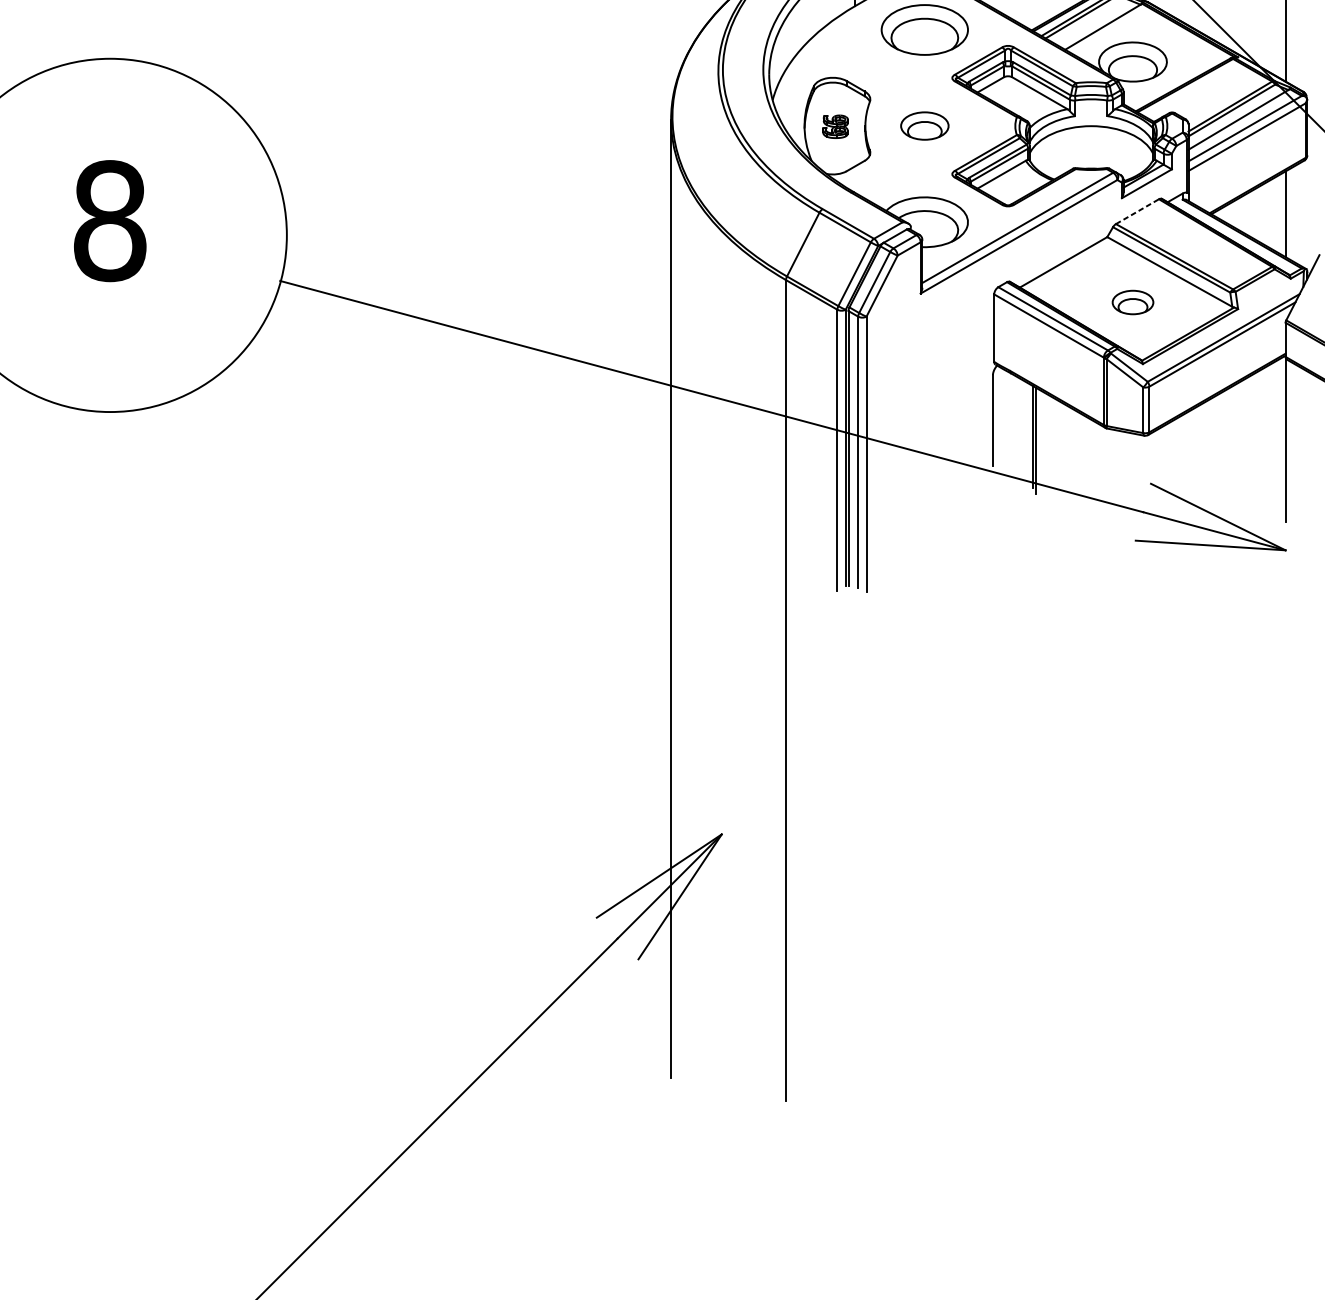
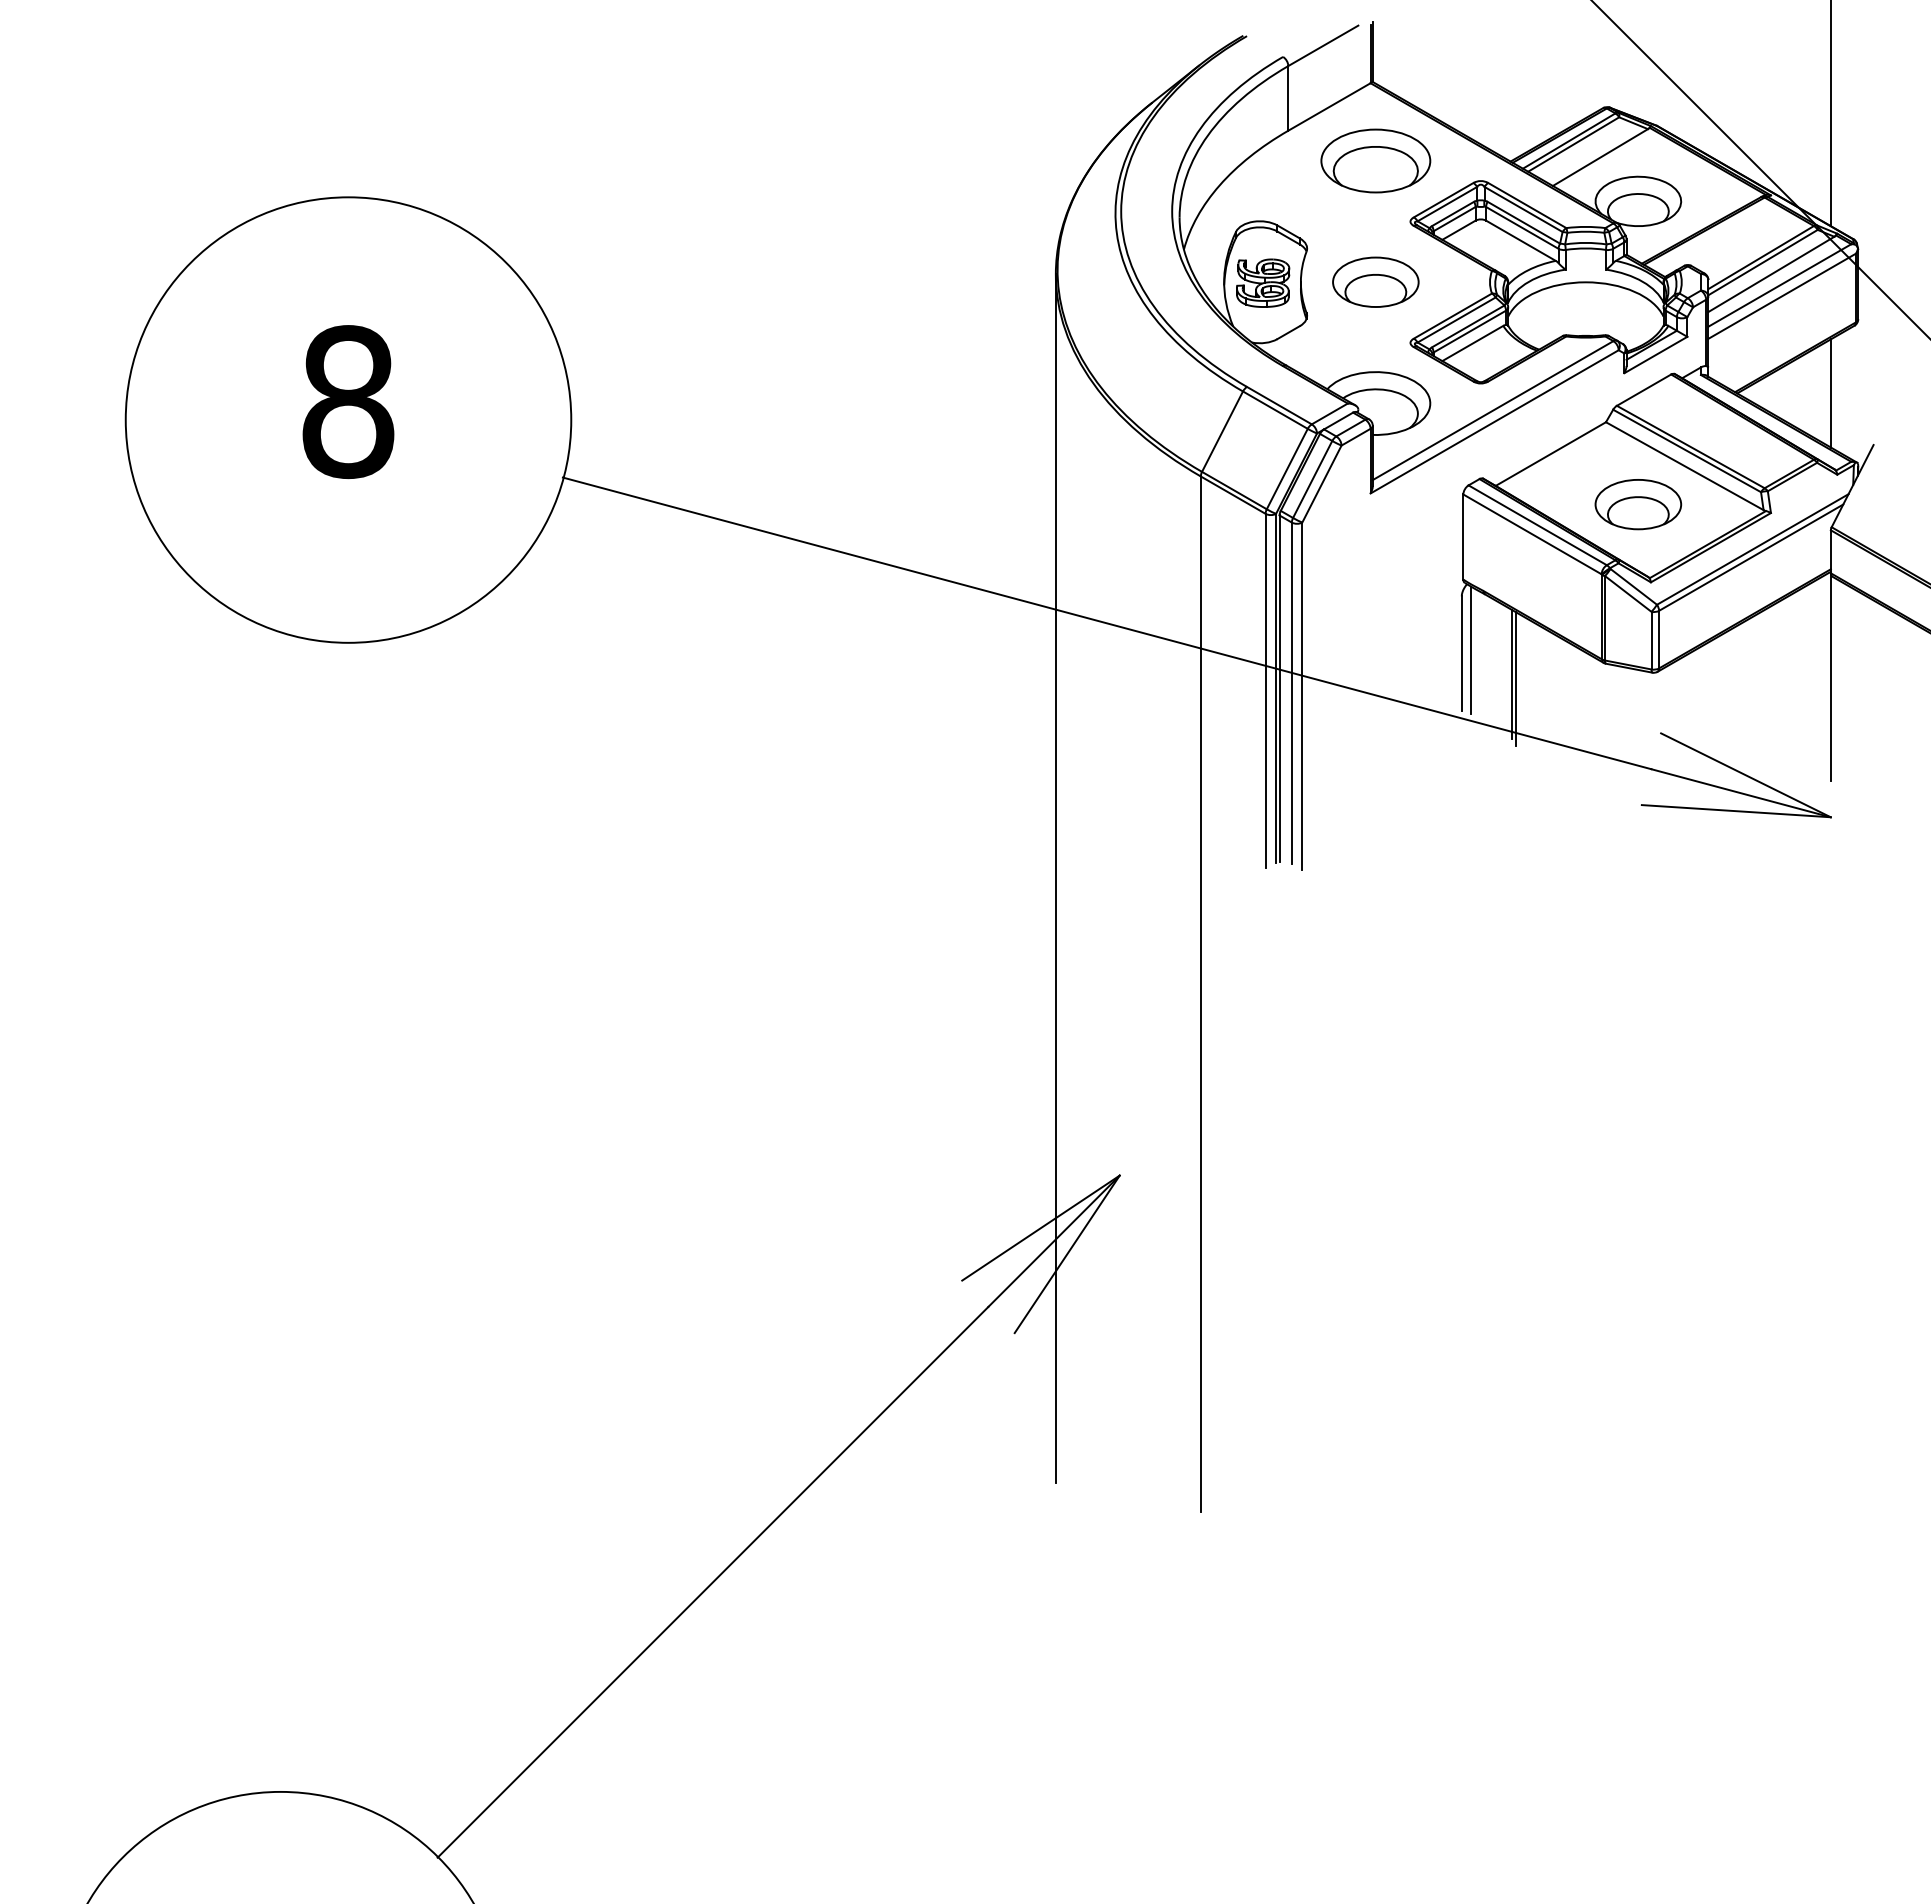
part: (924, 125) -> (1375, 281), size x1.43
part: (835, 126) -> (1263, 282), size x1.67
line: (1137, 211) -> (1644, 389), dashed -> solid
part: (1133, 302) -> (1638, 504), size x1.67
line: (999, 418) -> (1470, 650), added

